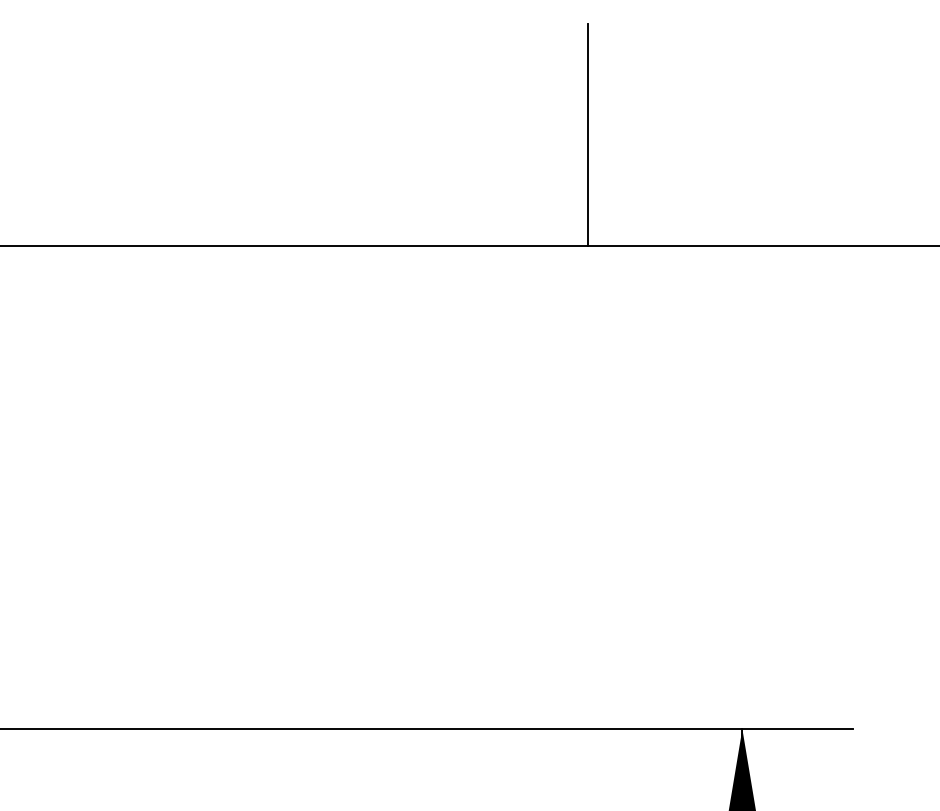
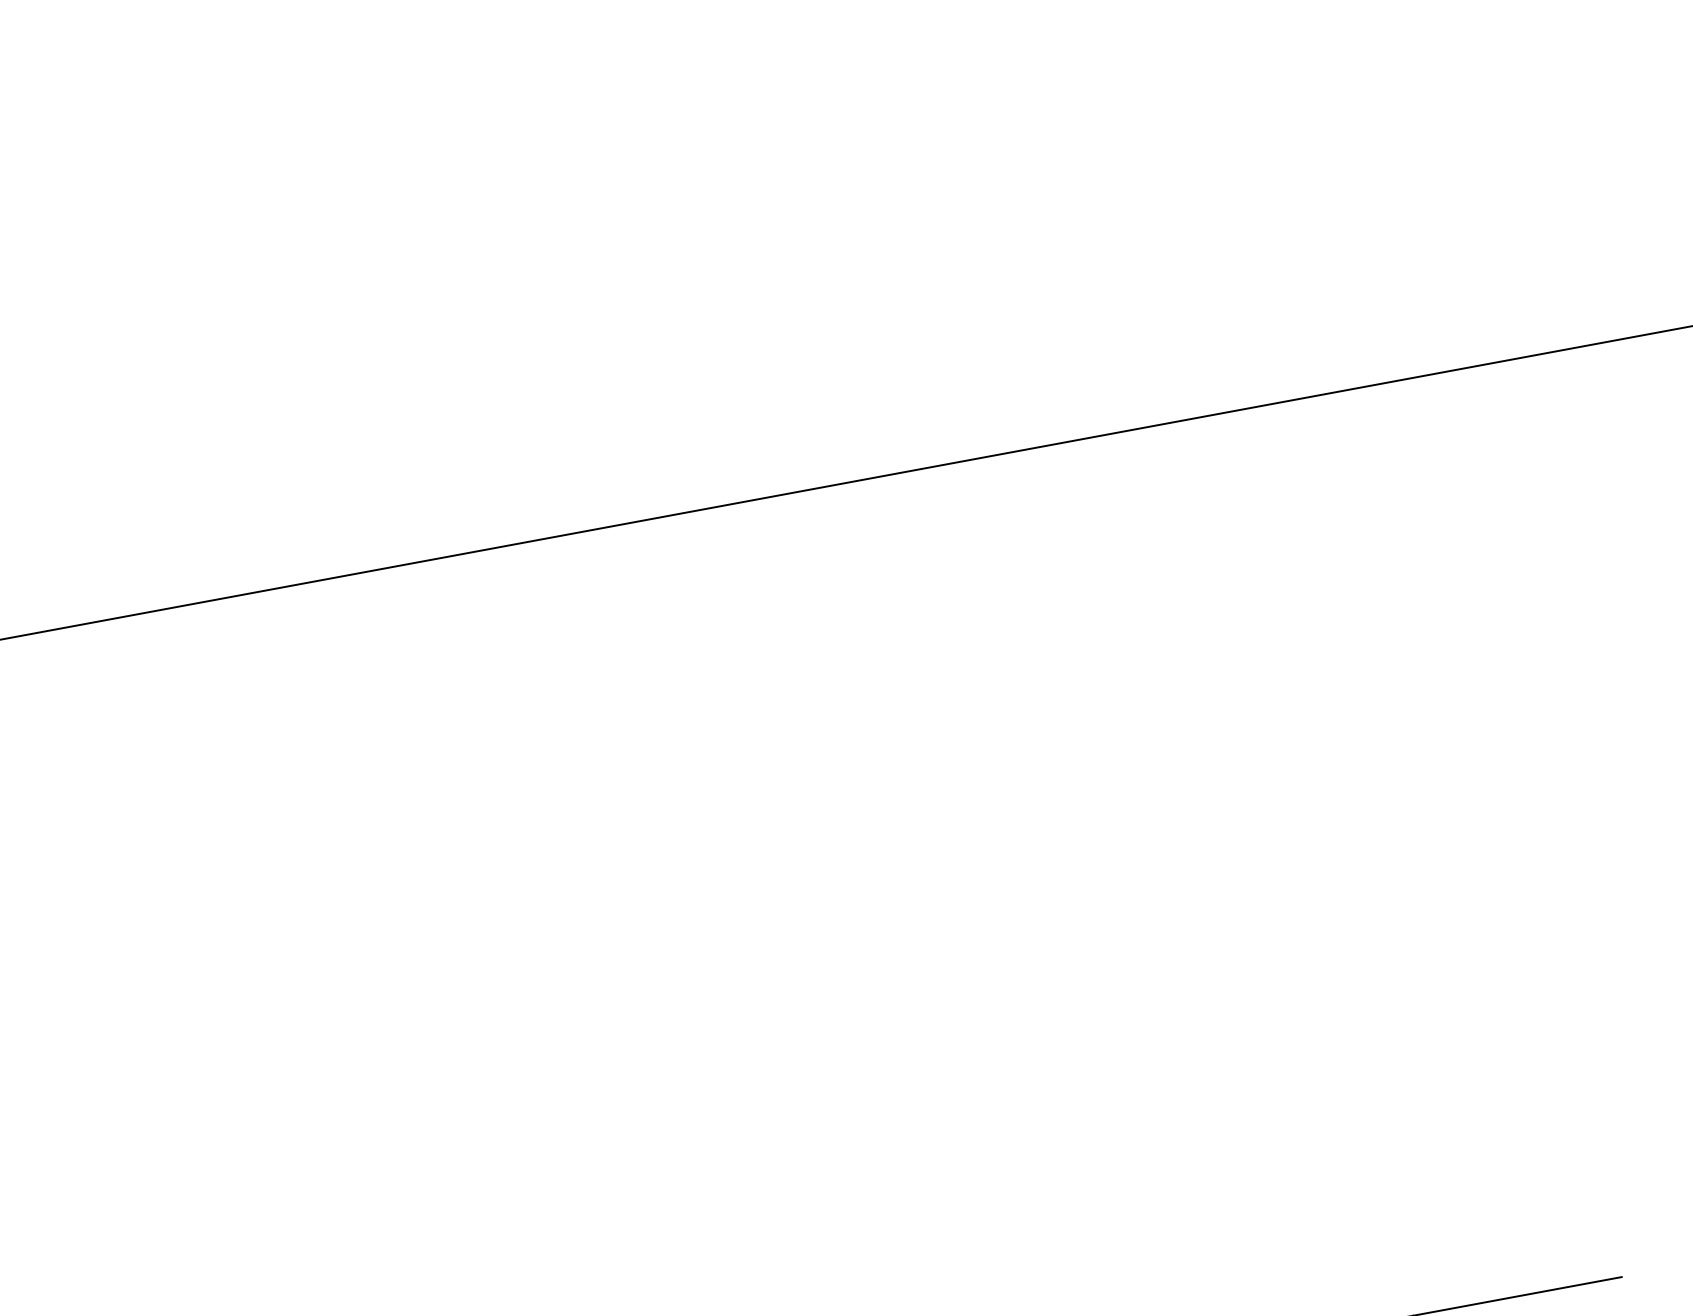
line: (587, 135) -> (915, 254), removed

